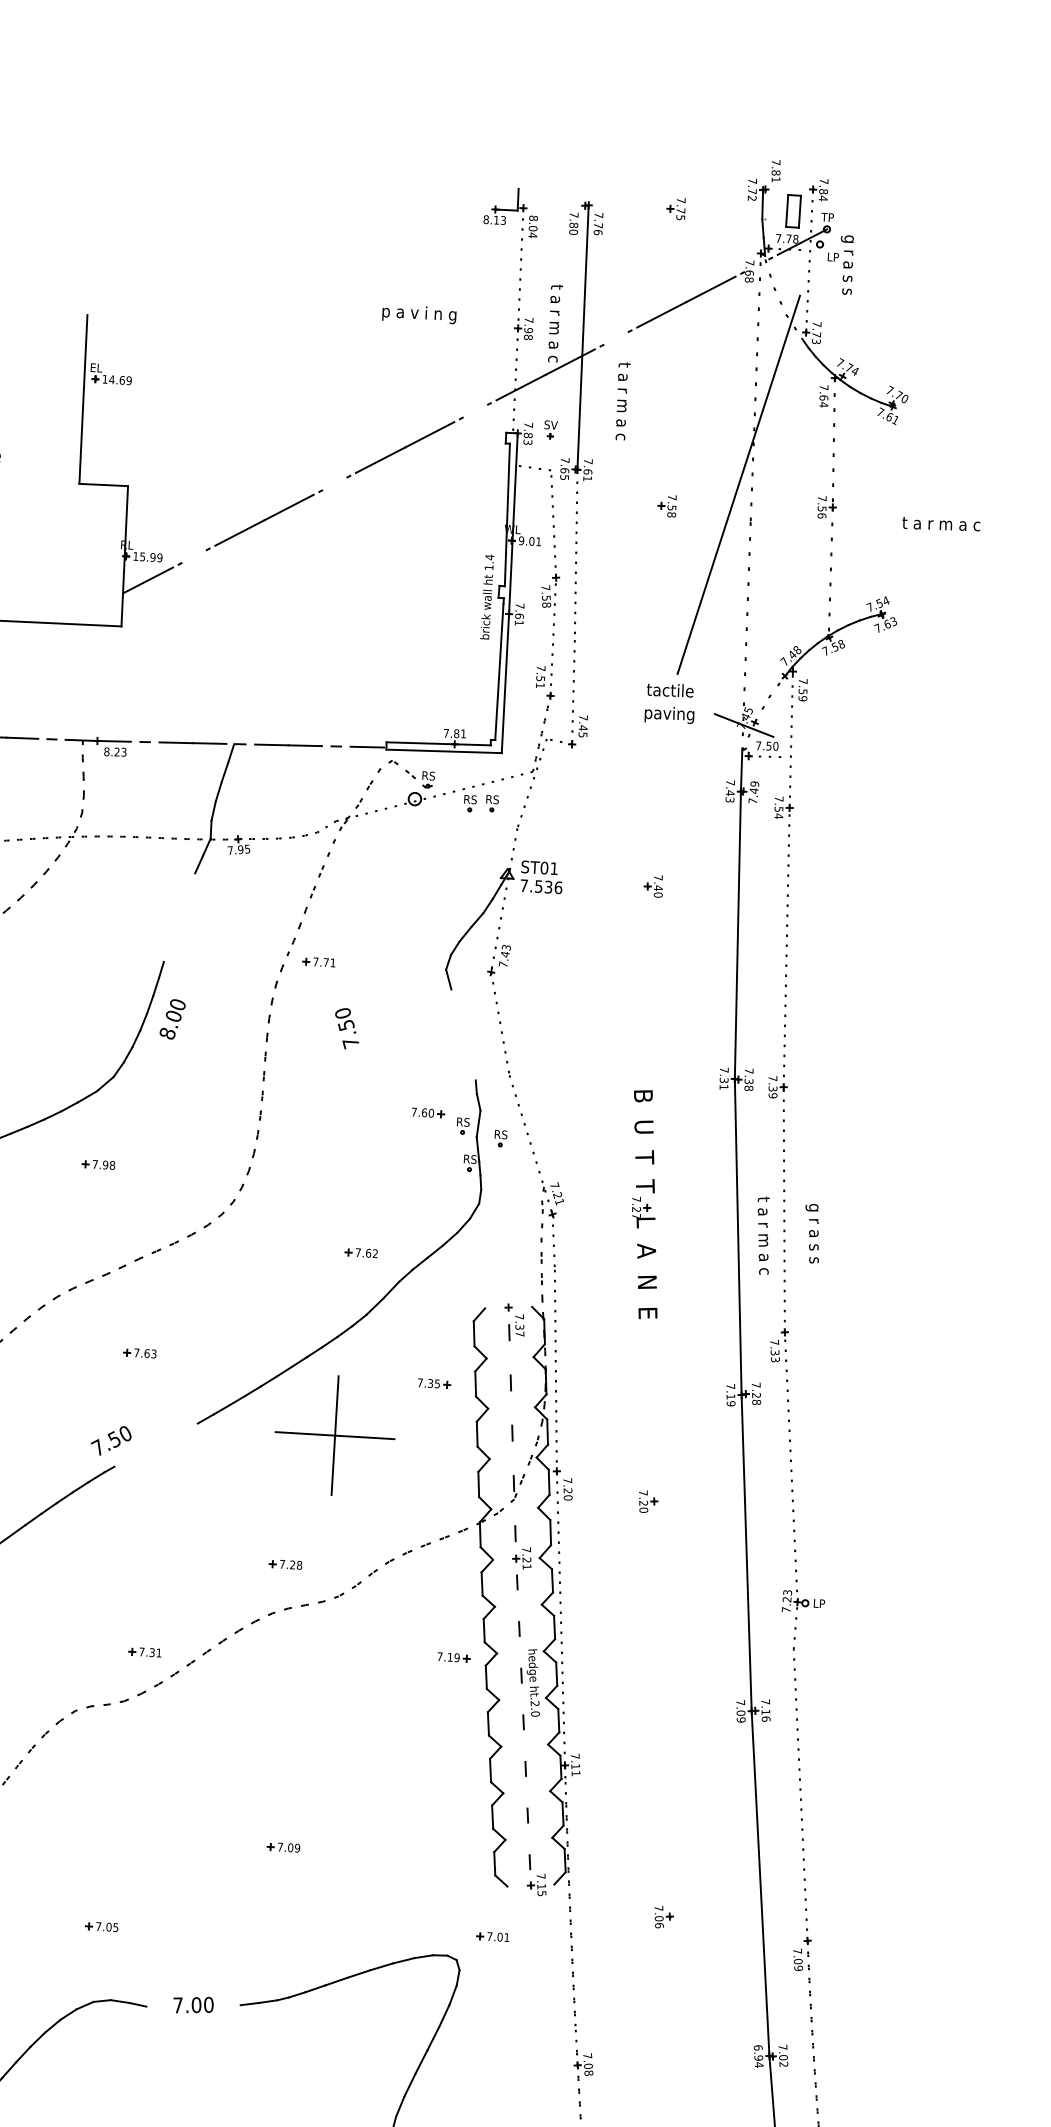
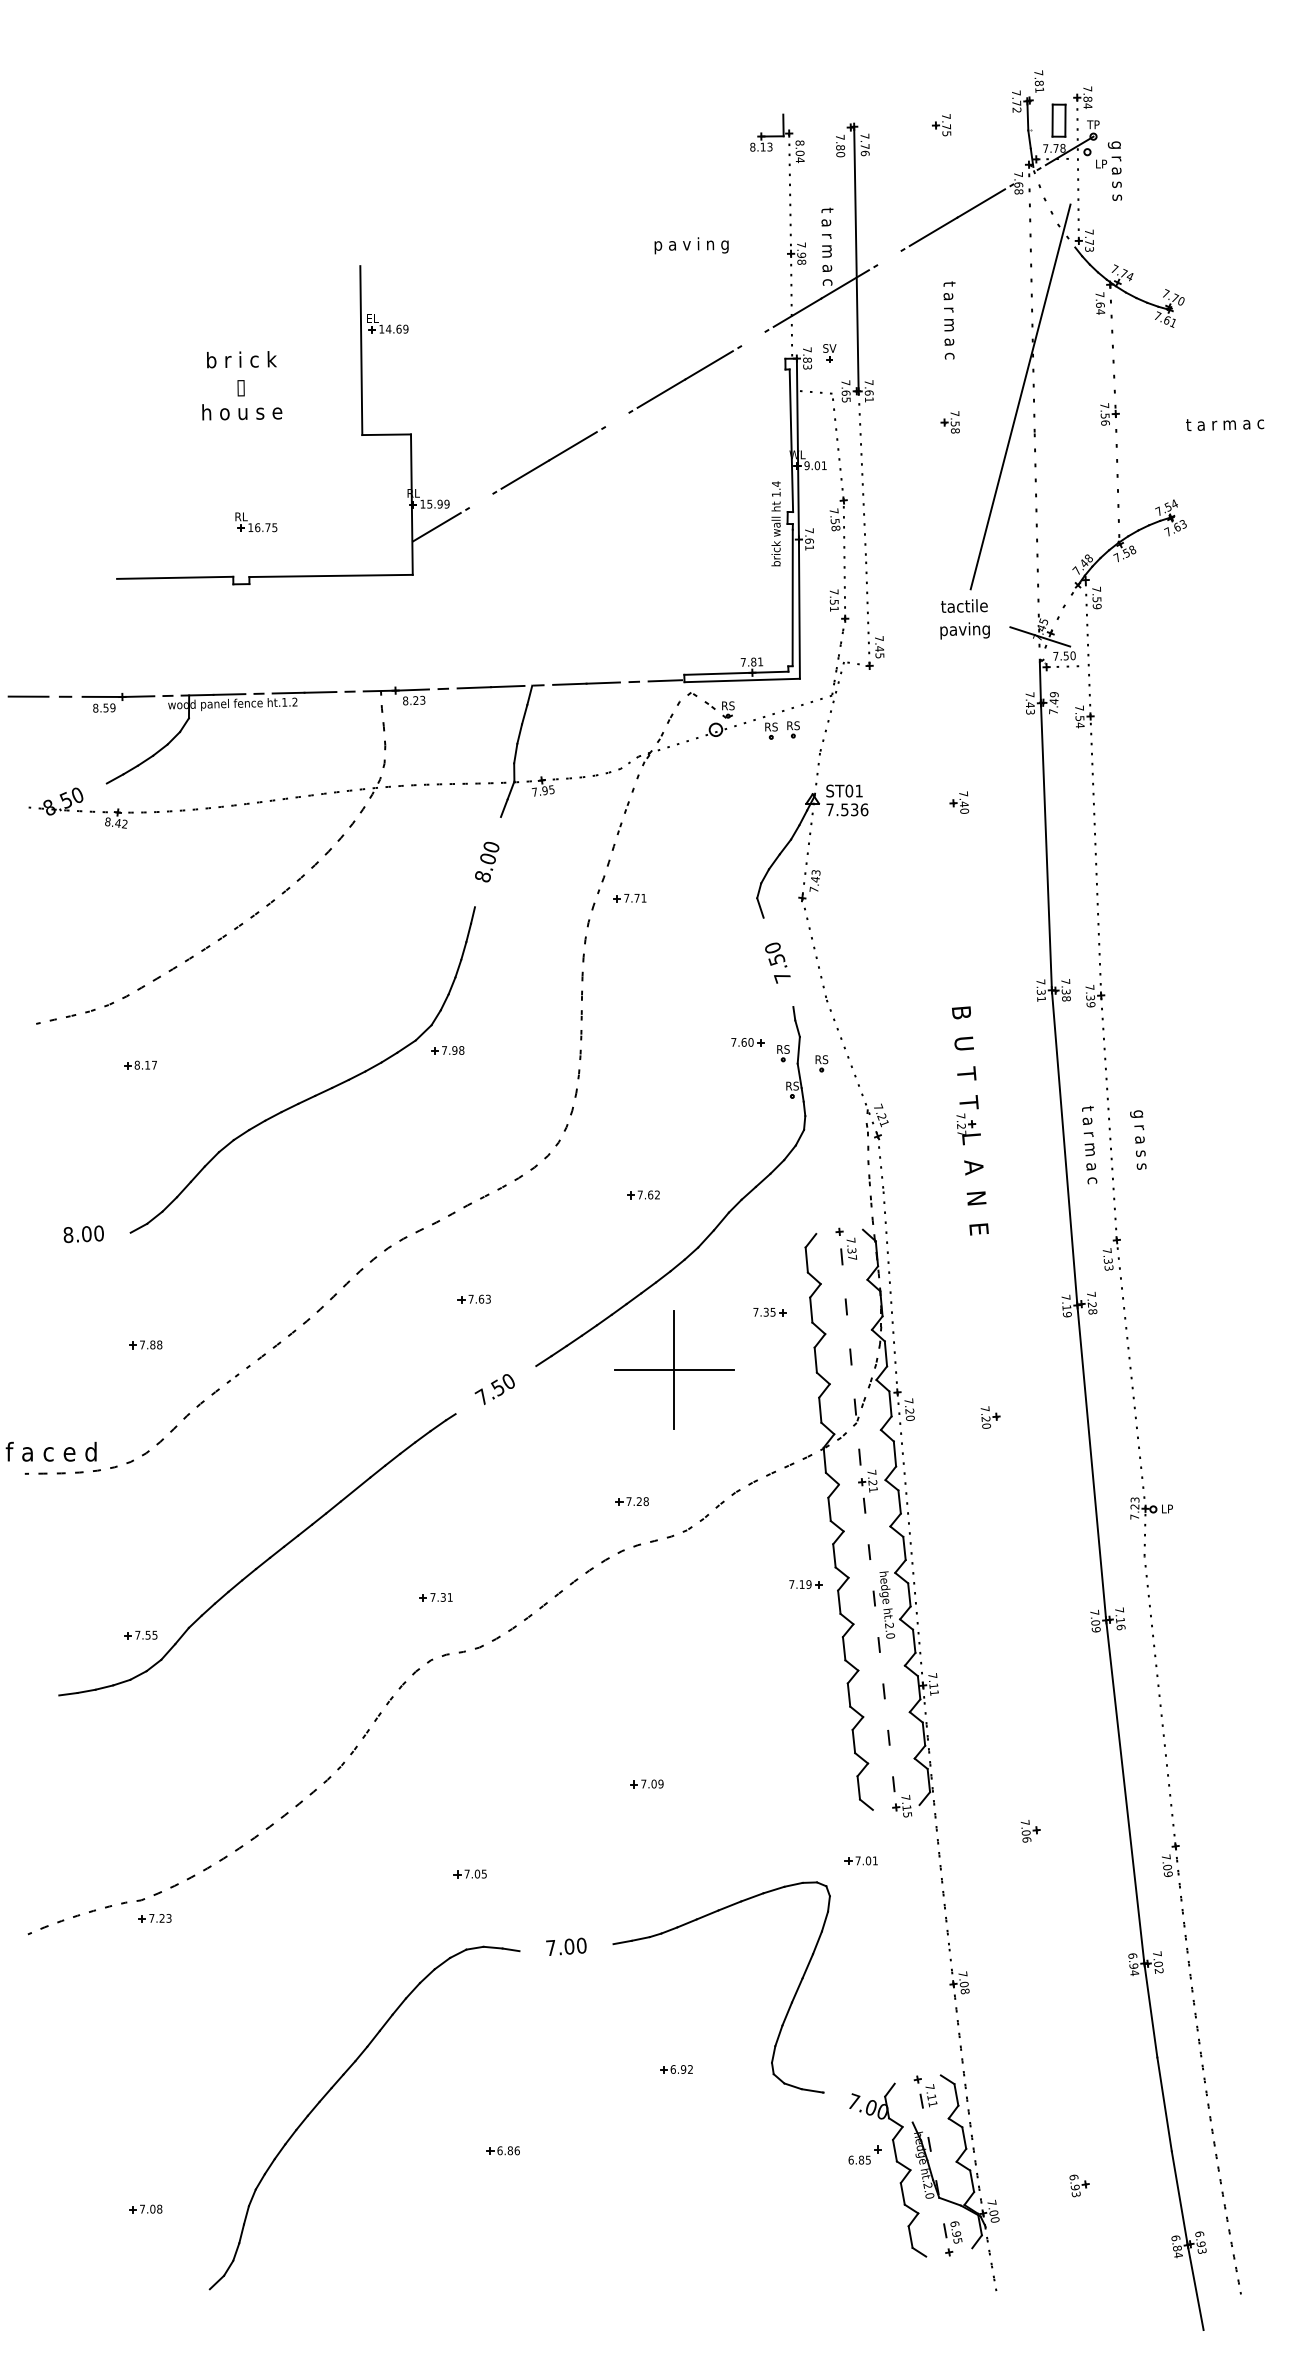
text: (622, 401) -> (949, 320), moved
text: (173, 1018) -> (487, 861), moved
text: (346, 1028) -> (777, 962), moved
part: (98, 1164) -> (447, 1050), moved
part: (361, 1252) -> (643, 1194), moved
text: (110, 1440) -> (494, 1389), moved
part: (144, 1652) -> (435, 1597), moved

